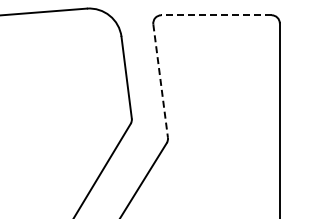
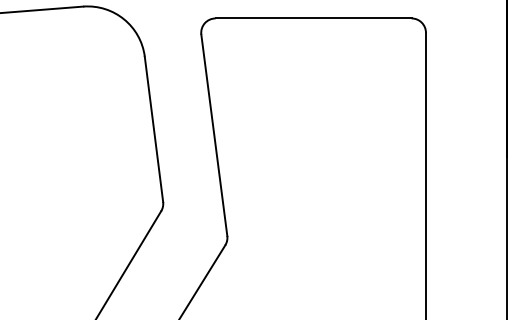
line: (216, 15) -> (313, 18), dashed -> solid
line: (160, 81) -> (214, 136), dashed -> solid

